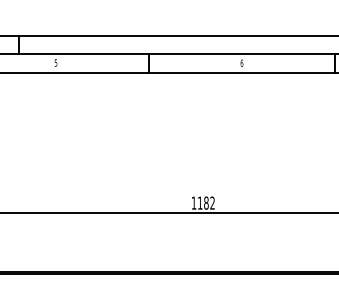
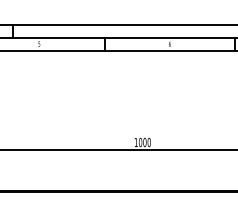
text: (205, 203) -> (144, 142), 1182 -> 1000

